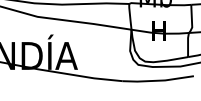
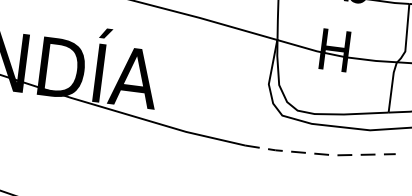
line: (158, 80) -> (320, 153), solid -> dashed

